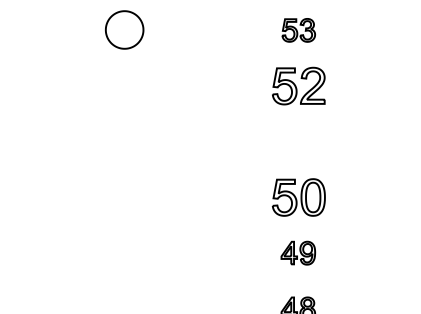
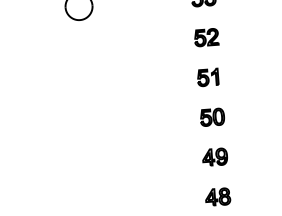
part: (298, 85) -> (206, 37), size x0.62
part: (296, 141) -> (207, 77), added
part: (298, 197) -> (212, 117), size x0.62

